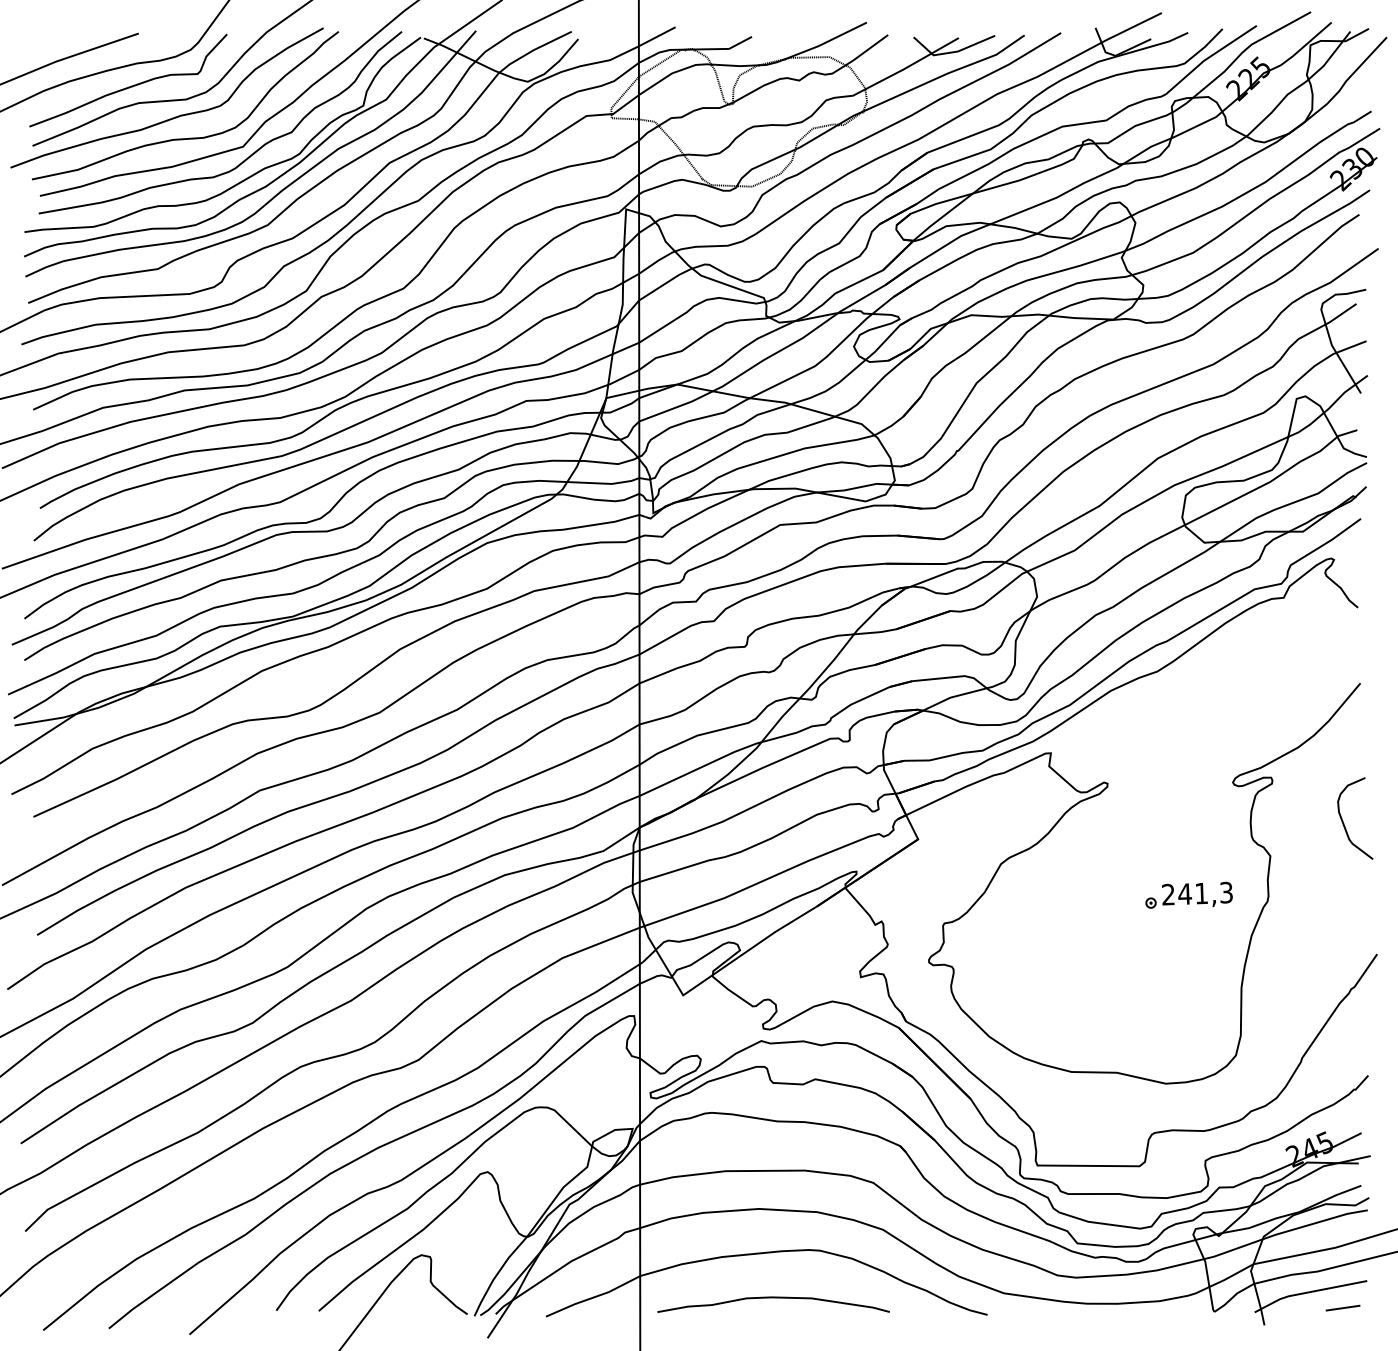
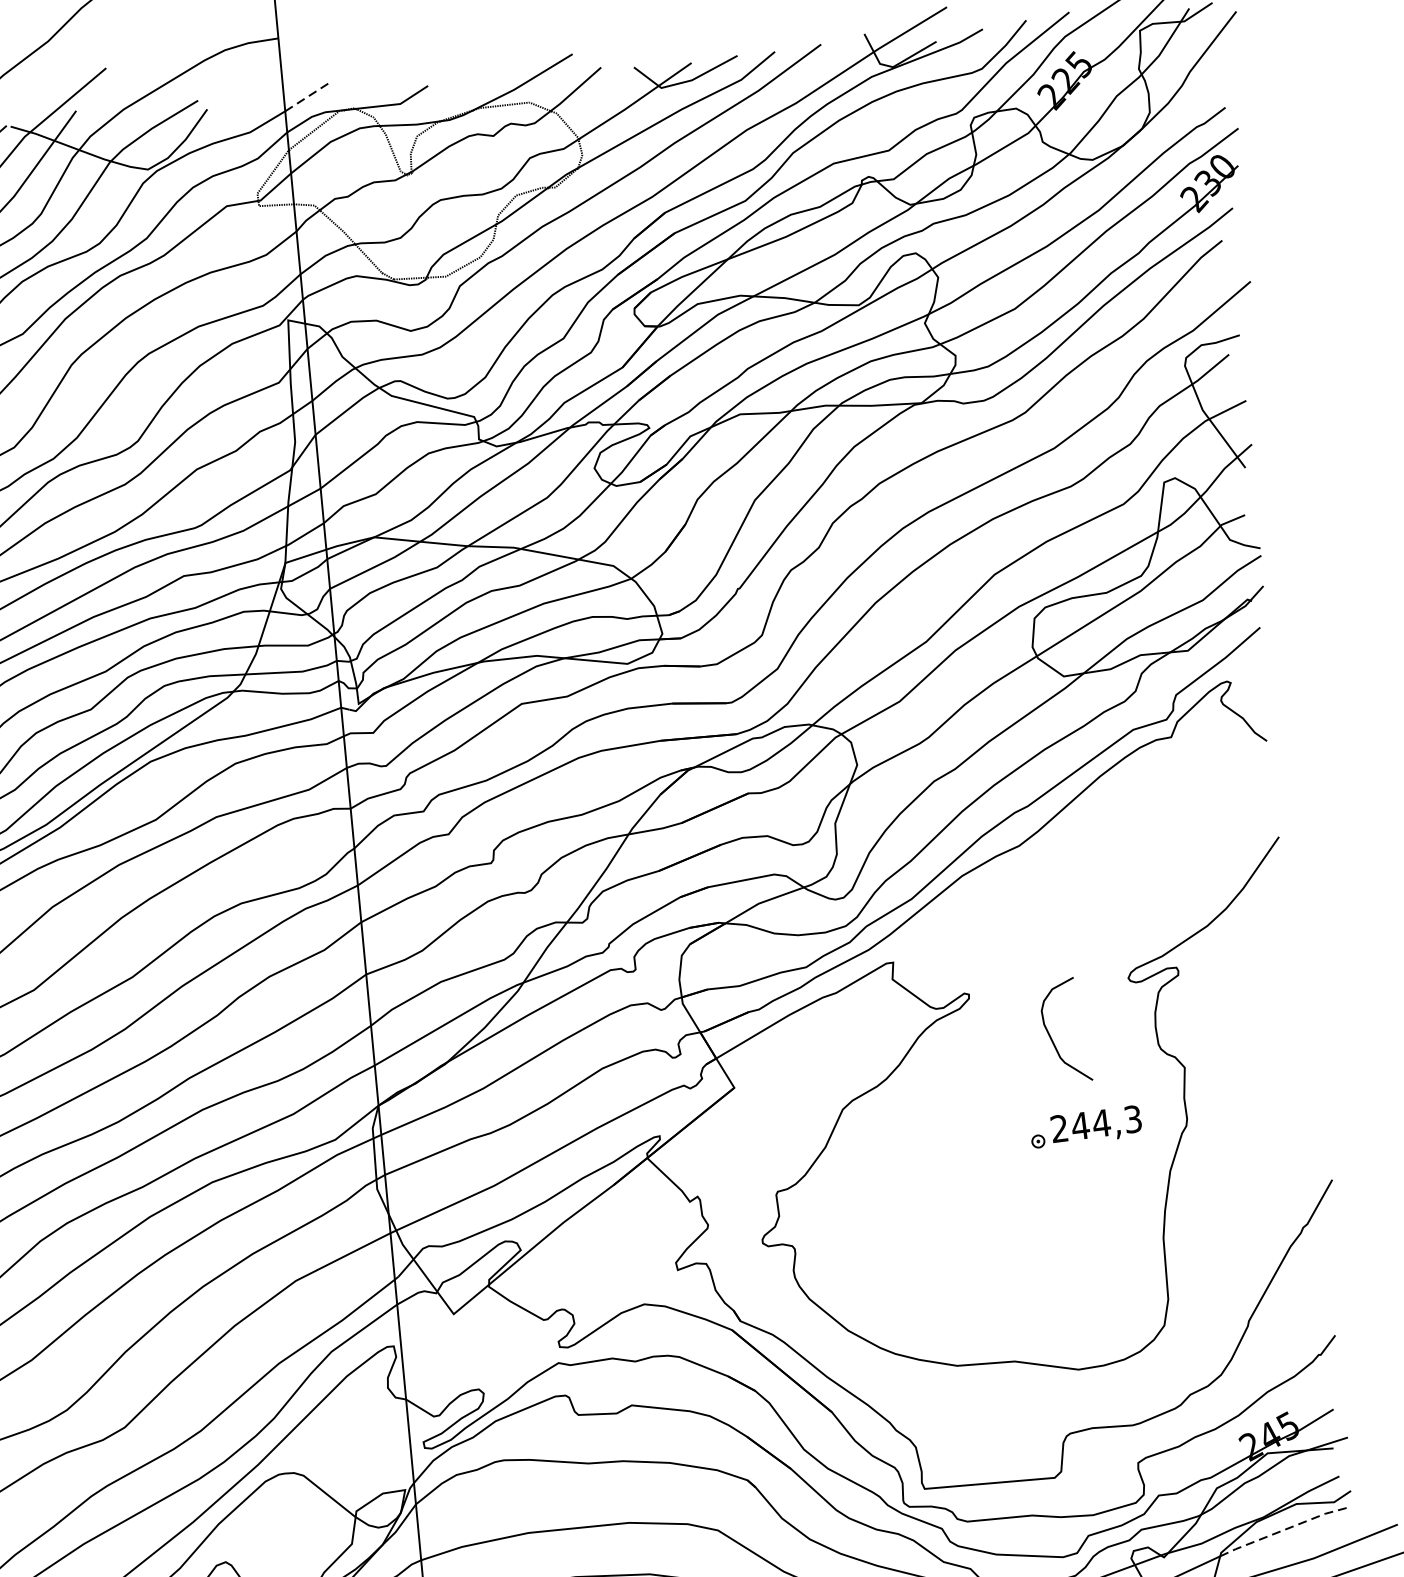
line: (657, 36) -> (307, 96), solid -> dashed
curve: (1344, 823) -> (1052, 1037), moved
text: (1201, 893) -> (1101, 1123), 241,3 -> 244,3
line: (1315, 1223) -> (1285, 1529), solid -> dashed

